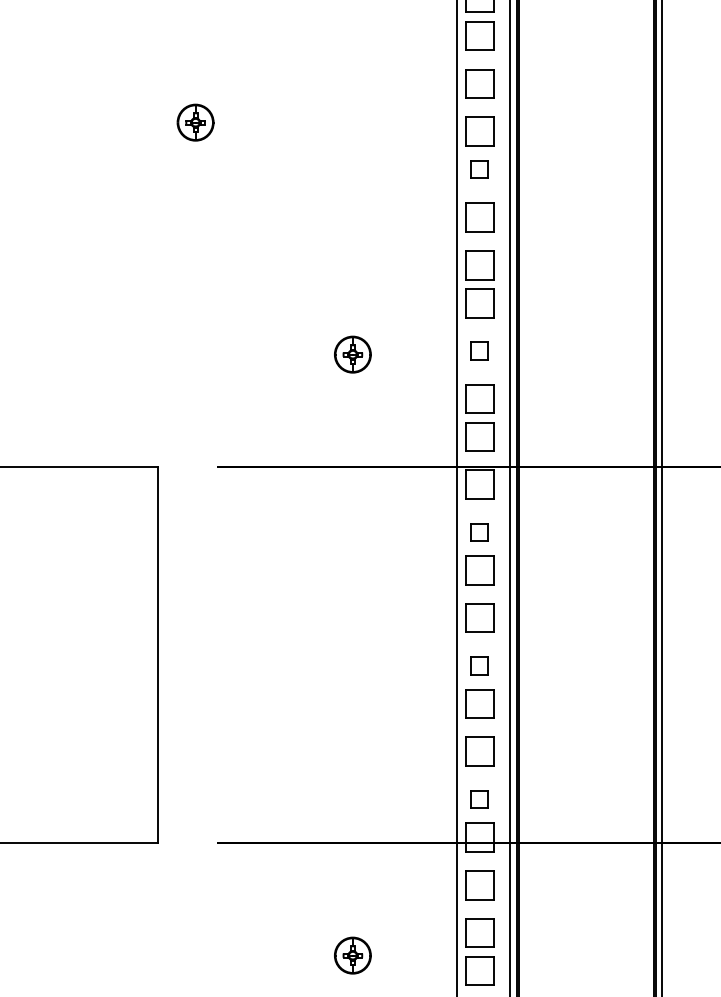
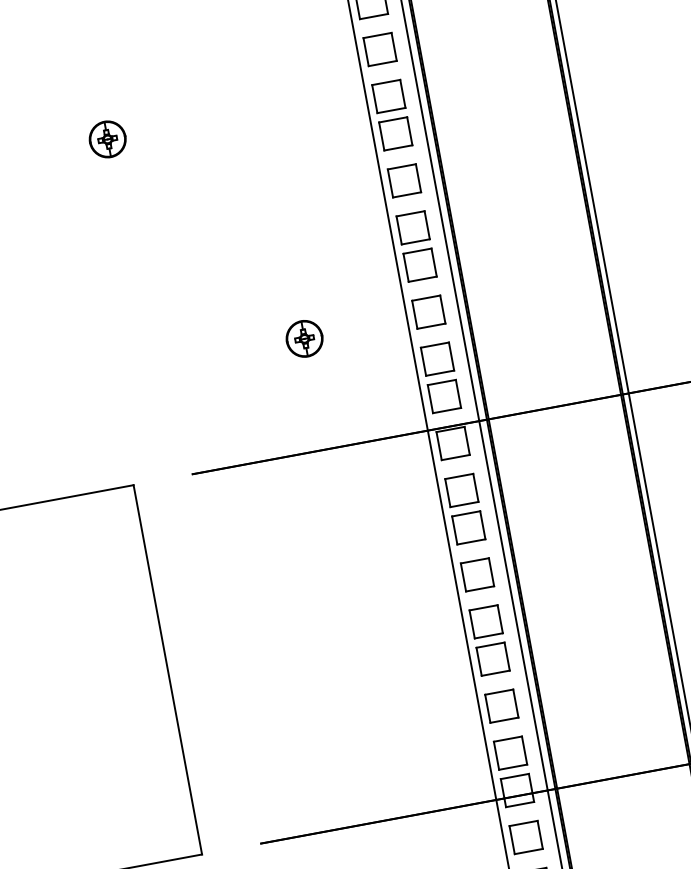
part: (479, 169) -> (395, 133), size x1.67
part: (479, 350) -> (428, 311), size x1.67
part: (479, 532) -> (461, 490), size x1.67
part: (479, 665) -> (485, 621), size x1.67
part: (479, 799) -> (510, 753), size x1.67

